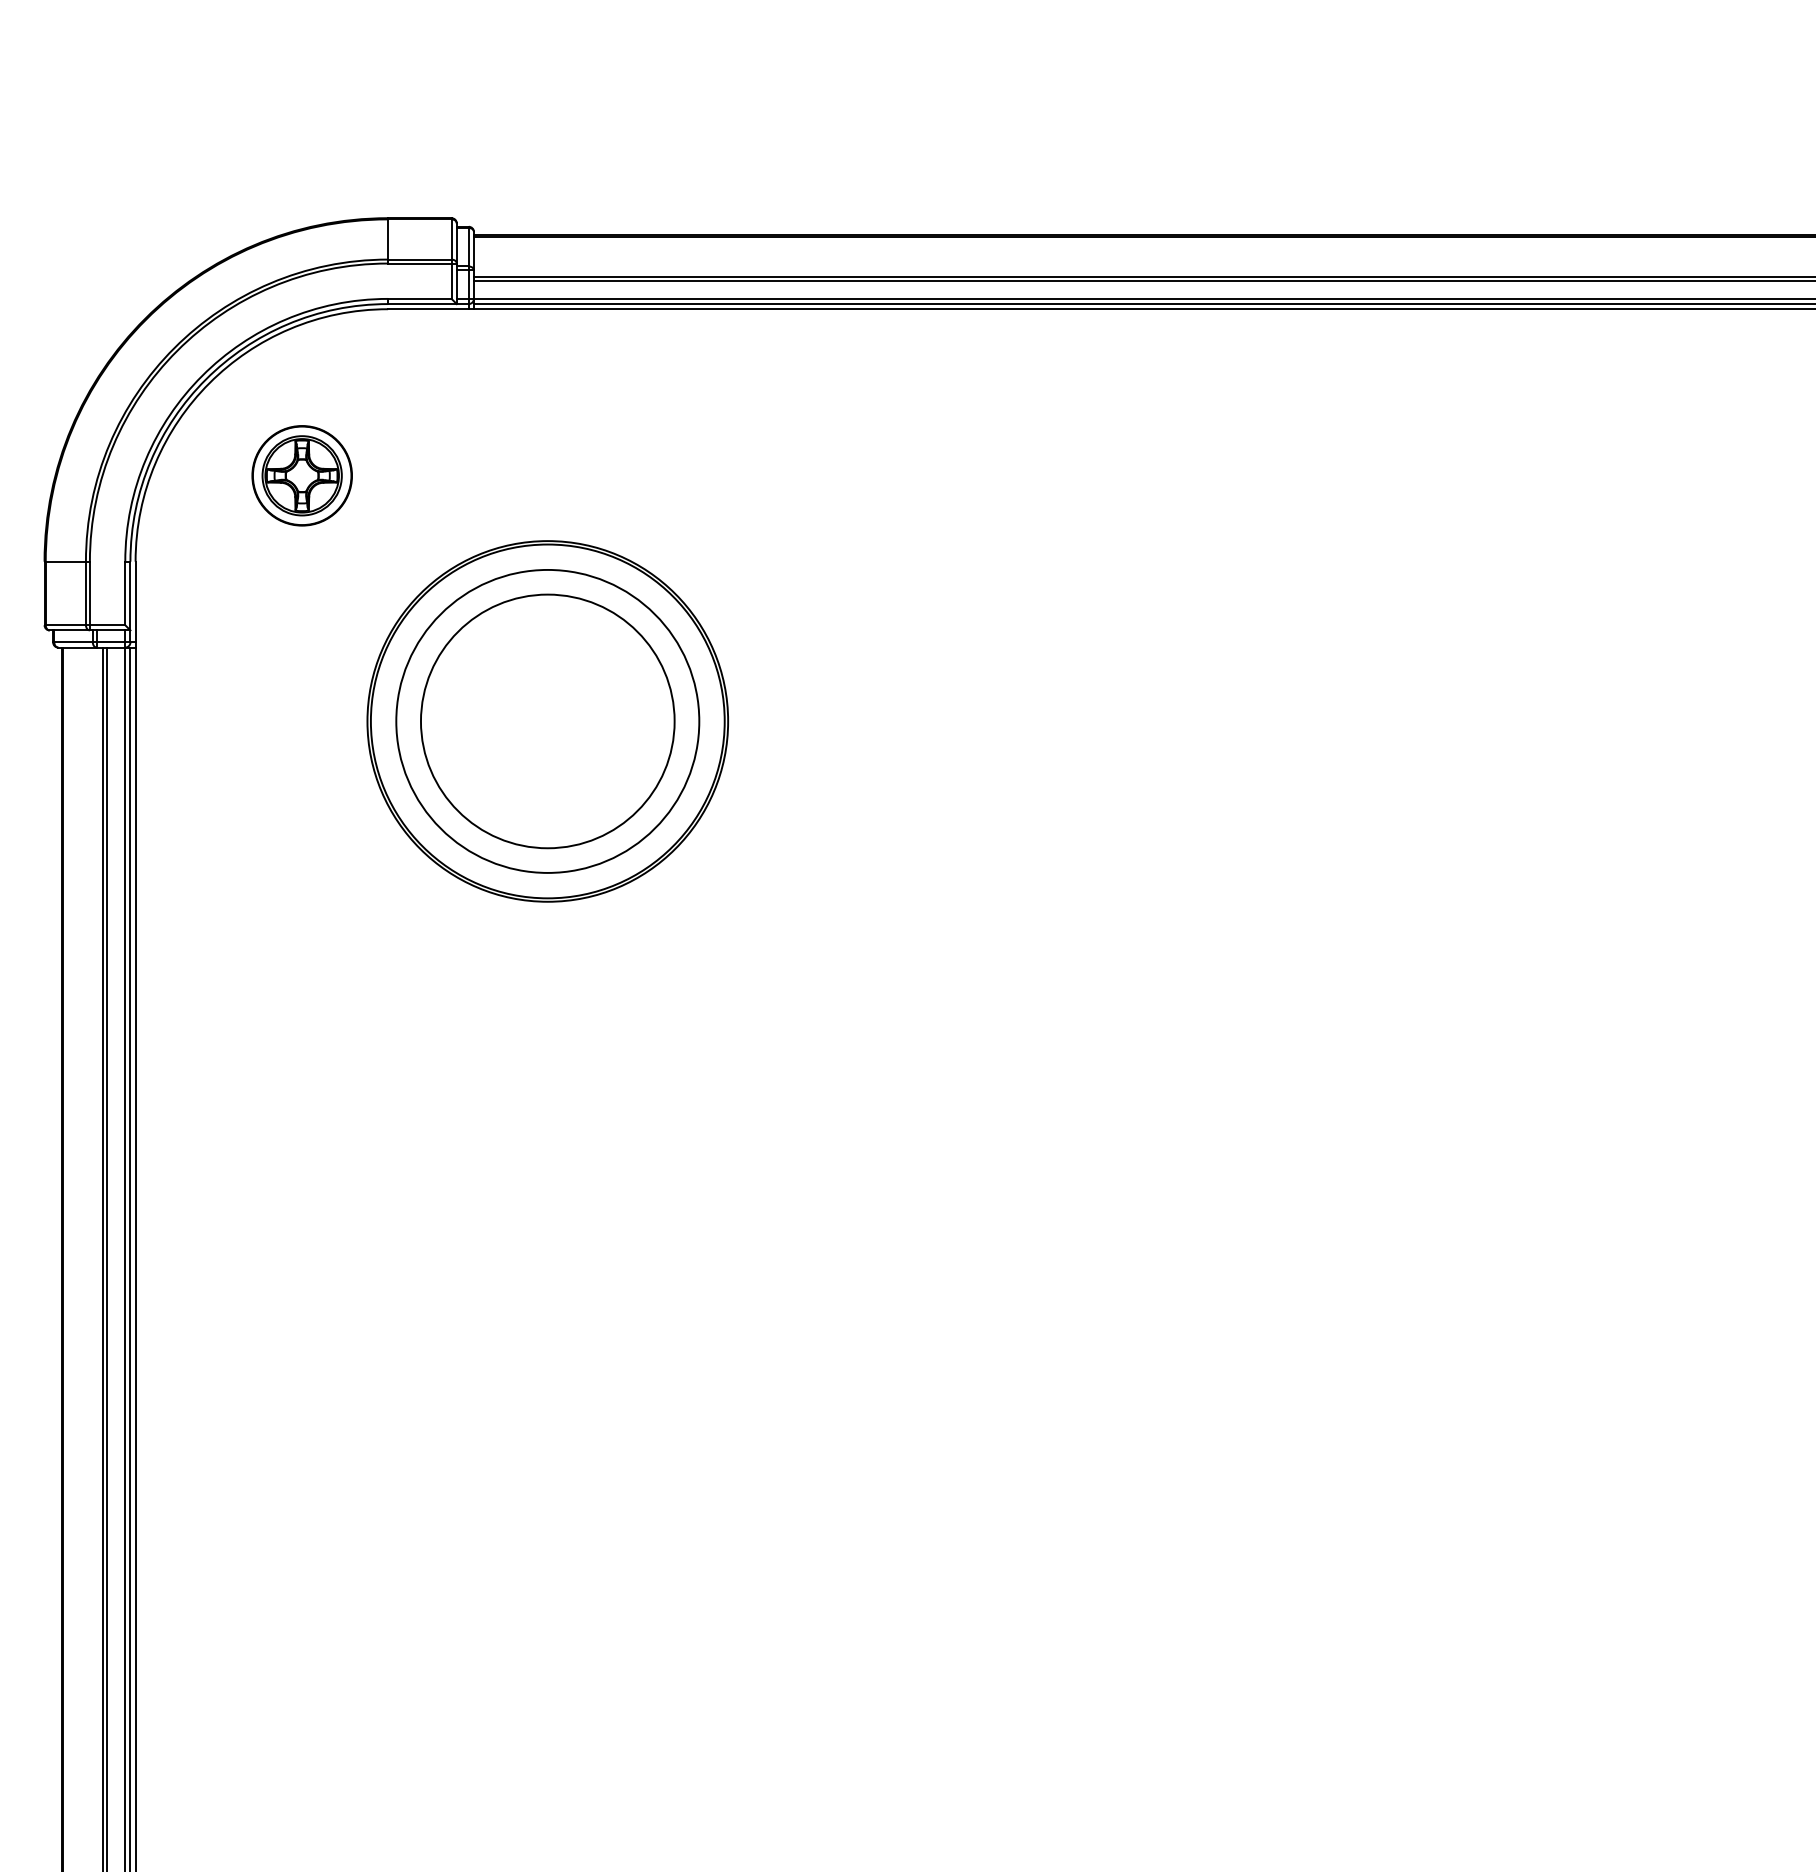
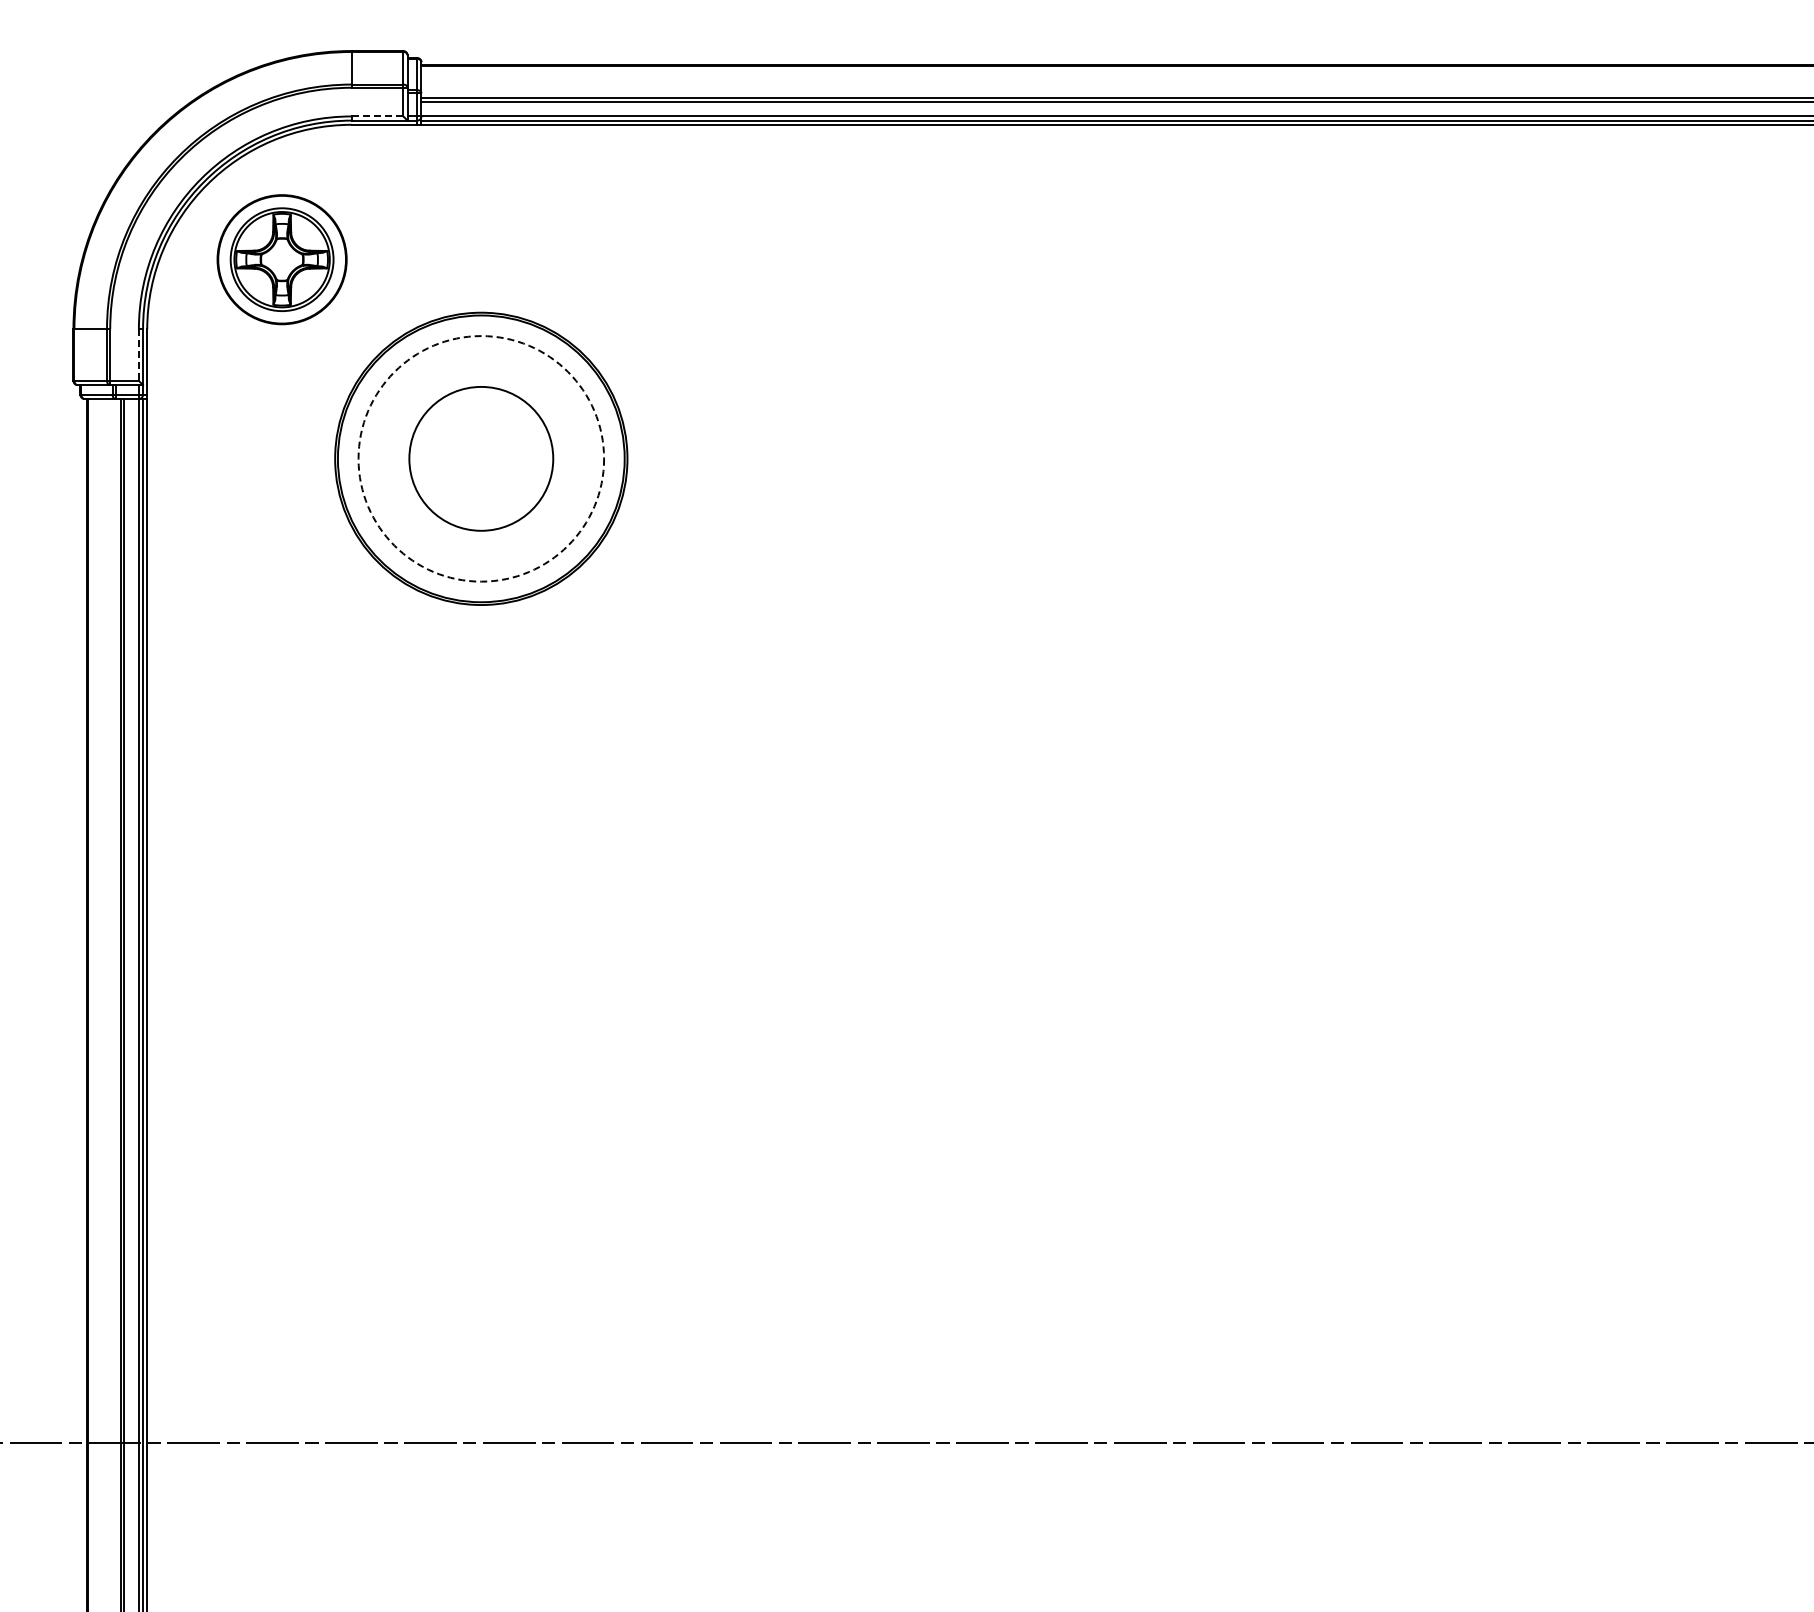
line: (419, 298) -> (377, 116), solid -> dashed
part: (302, 475) -> (282, 259), size x1.6
line: (124, 593) -> (138, 355), solid -> dashed
circle: (548, 720) -> (481, 458), size x0.7
circle: (548, 720) -> (481, 458), solid -> dashed

